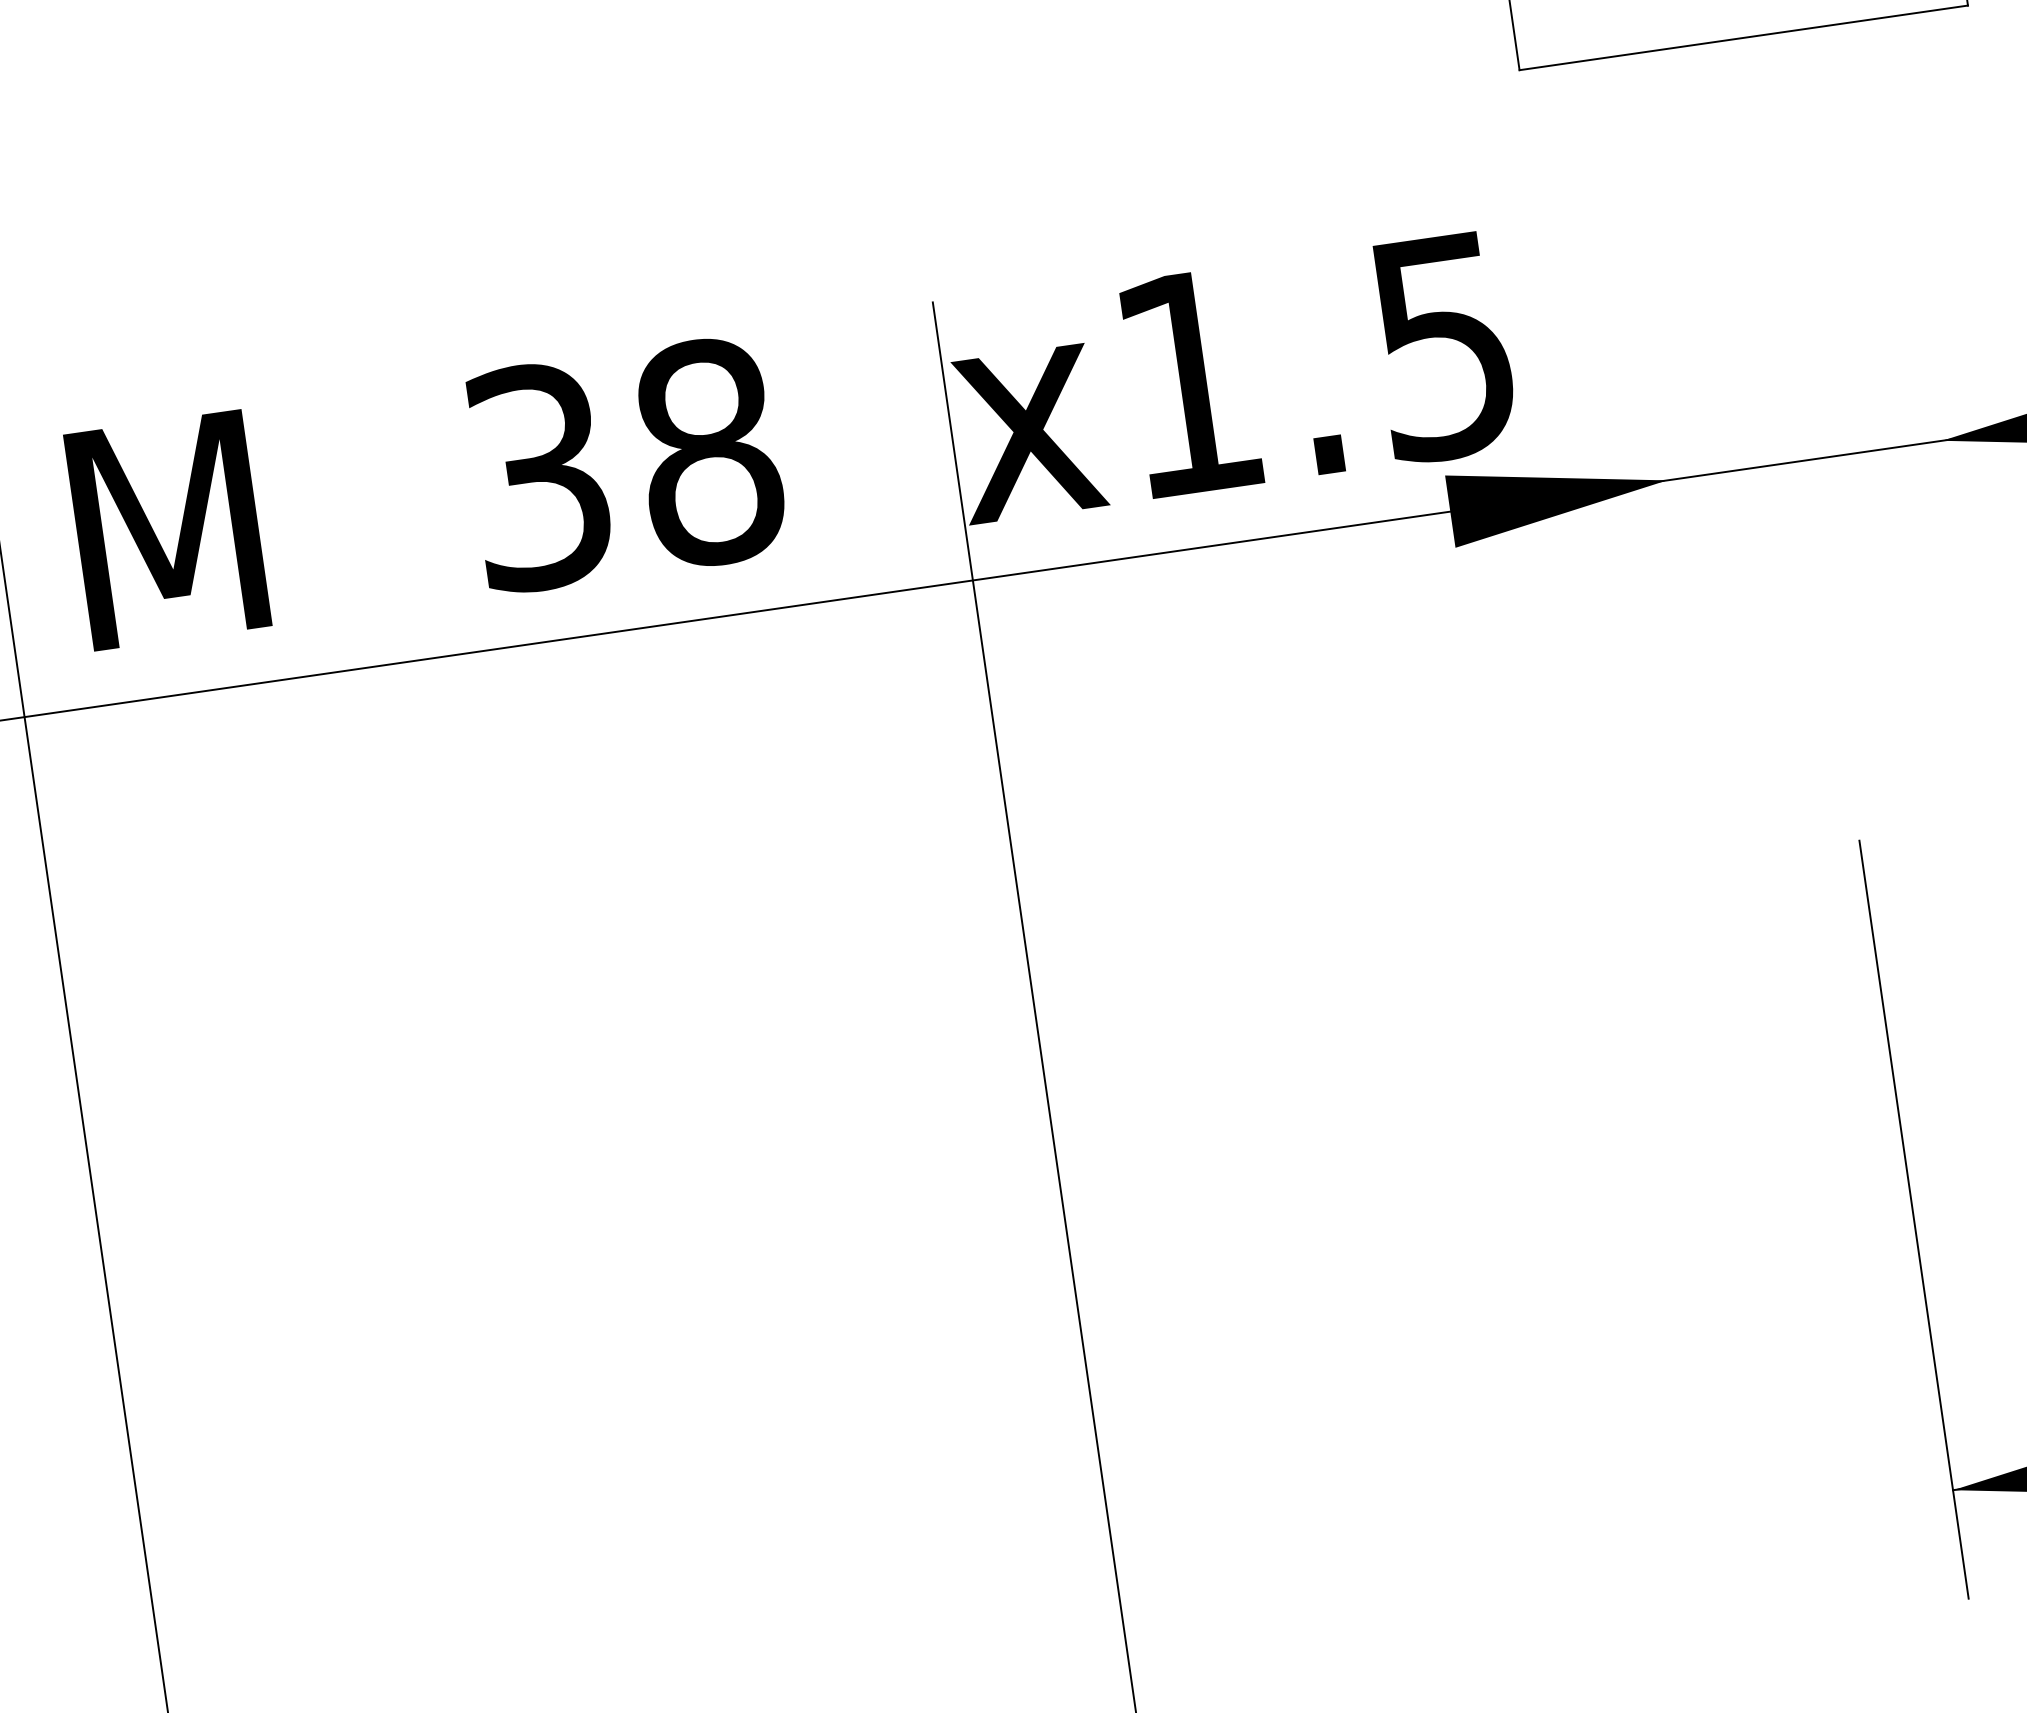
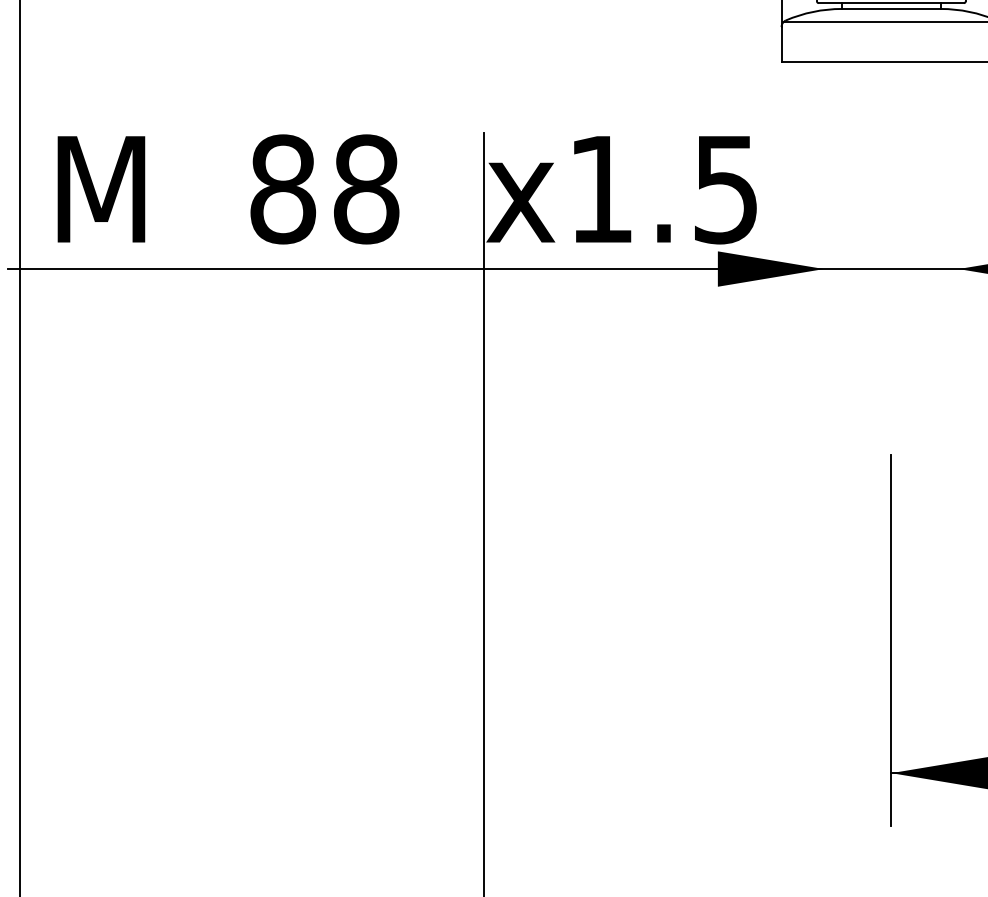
text: (539, 477) -> (283, 189), 38 -> 88

